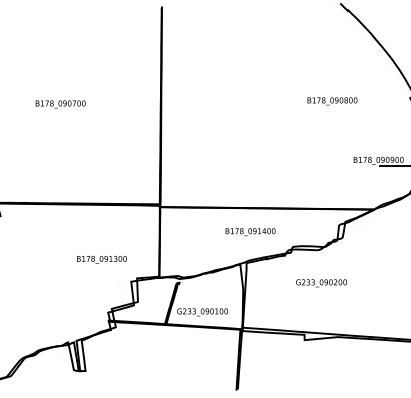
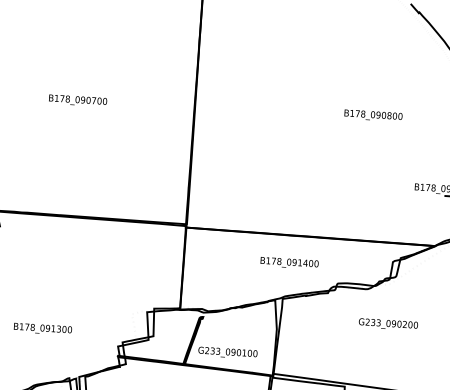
text: (332, 101) -> (373, 116), moved
text: (101, 259) -> (42, 328), moved
text: (321, 283) -> (388, 324), moved

